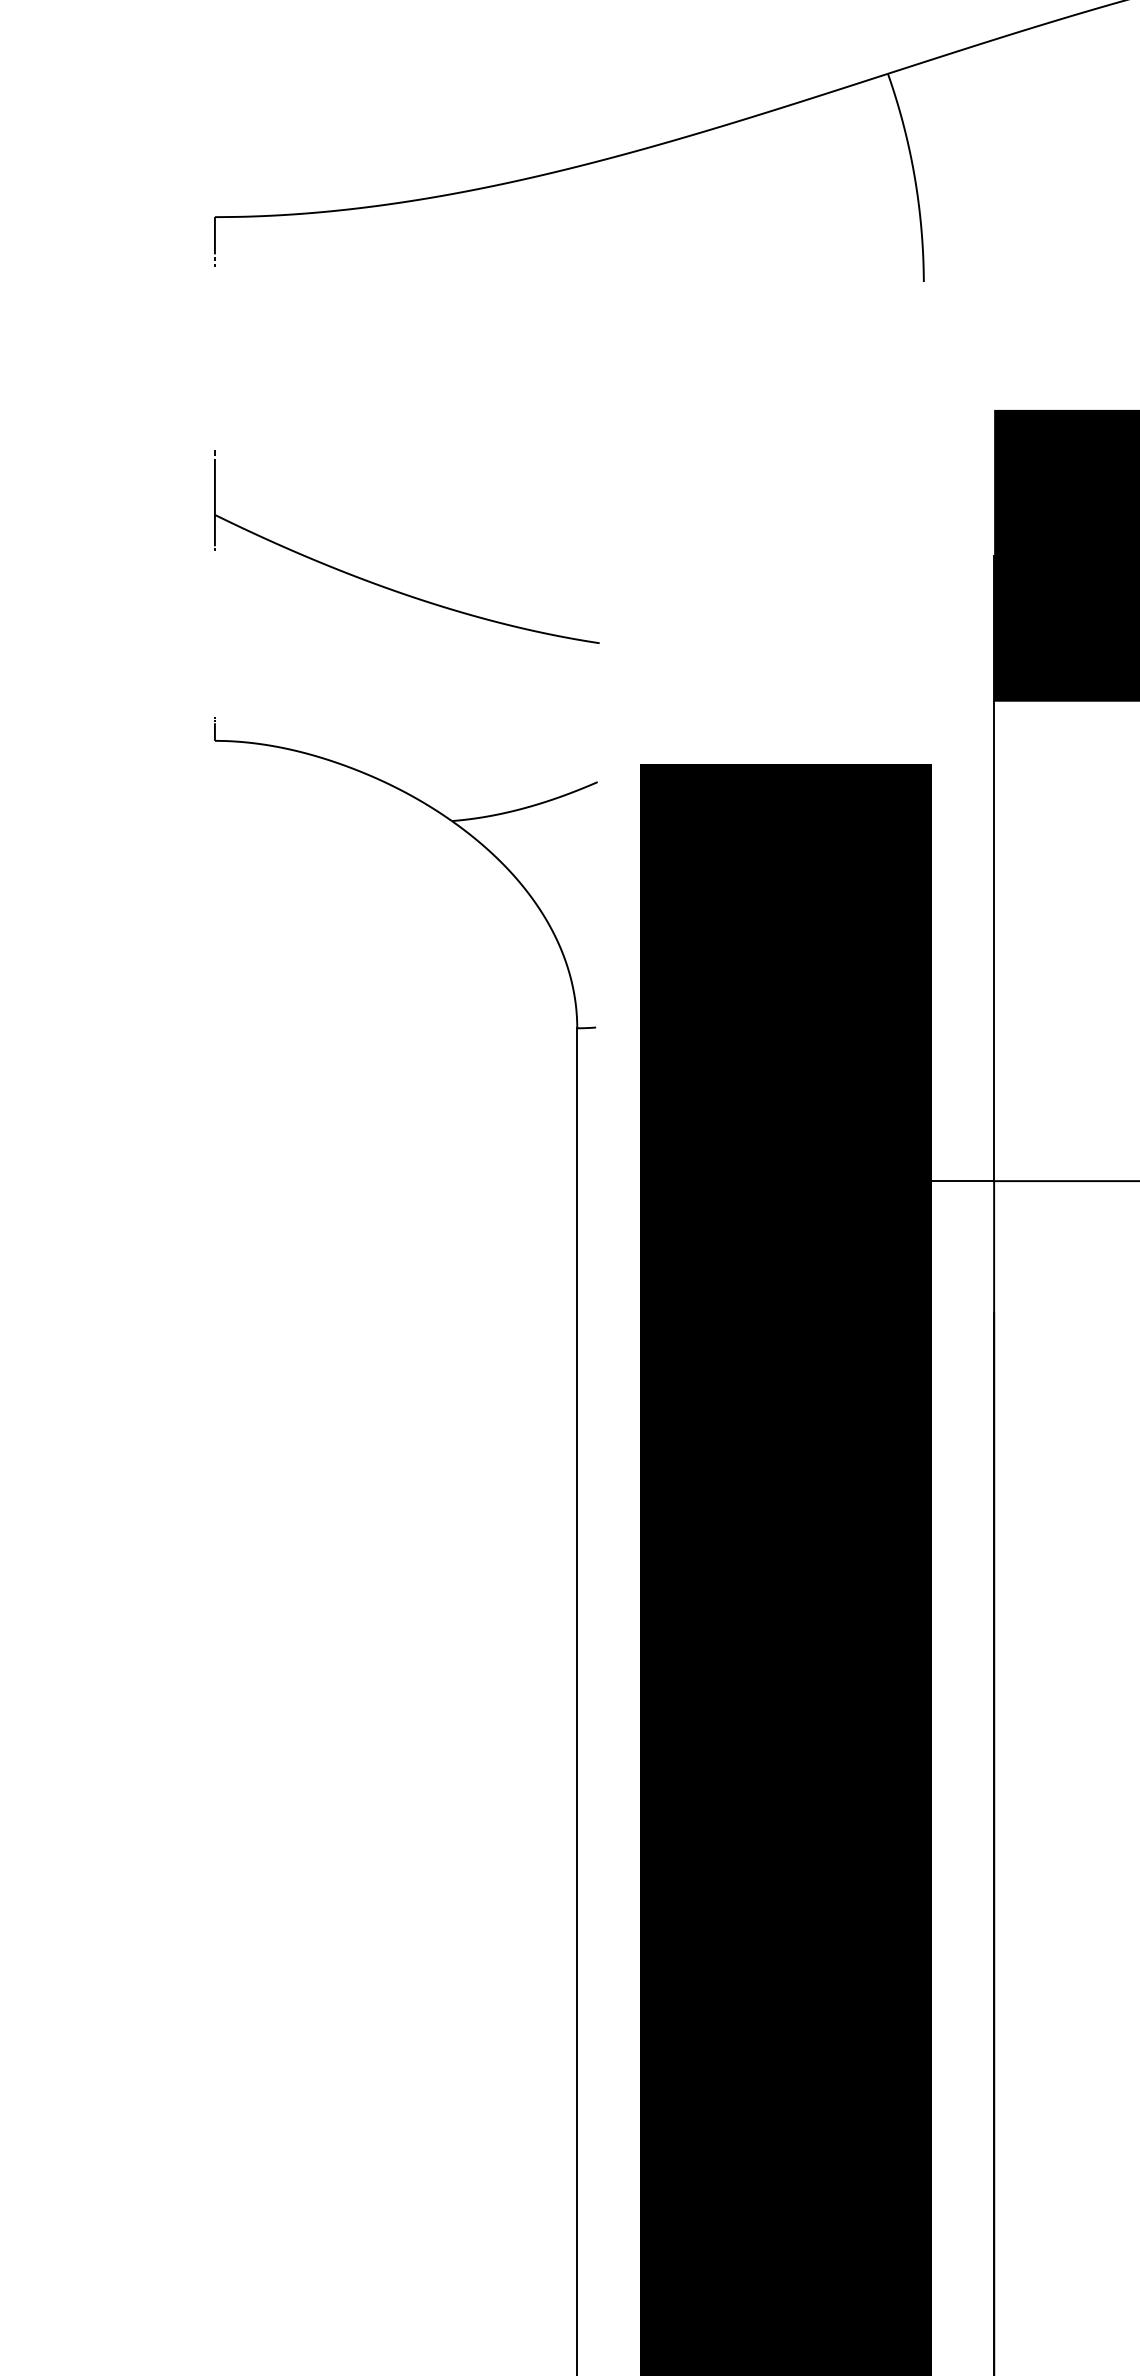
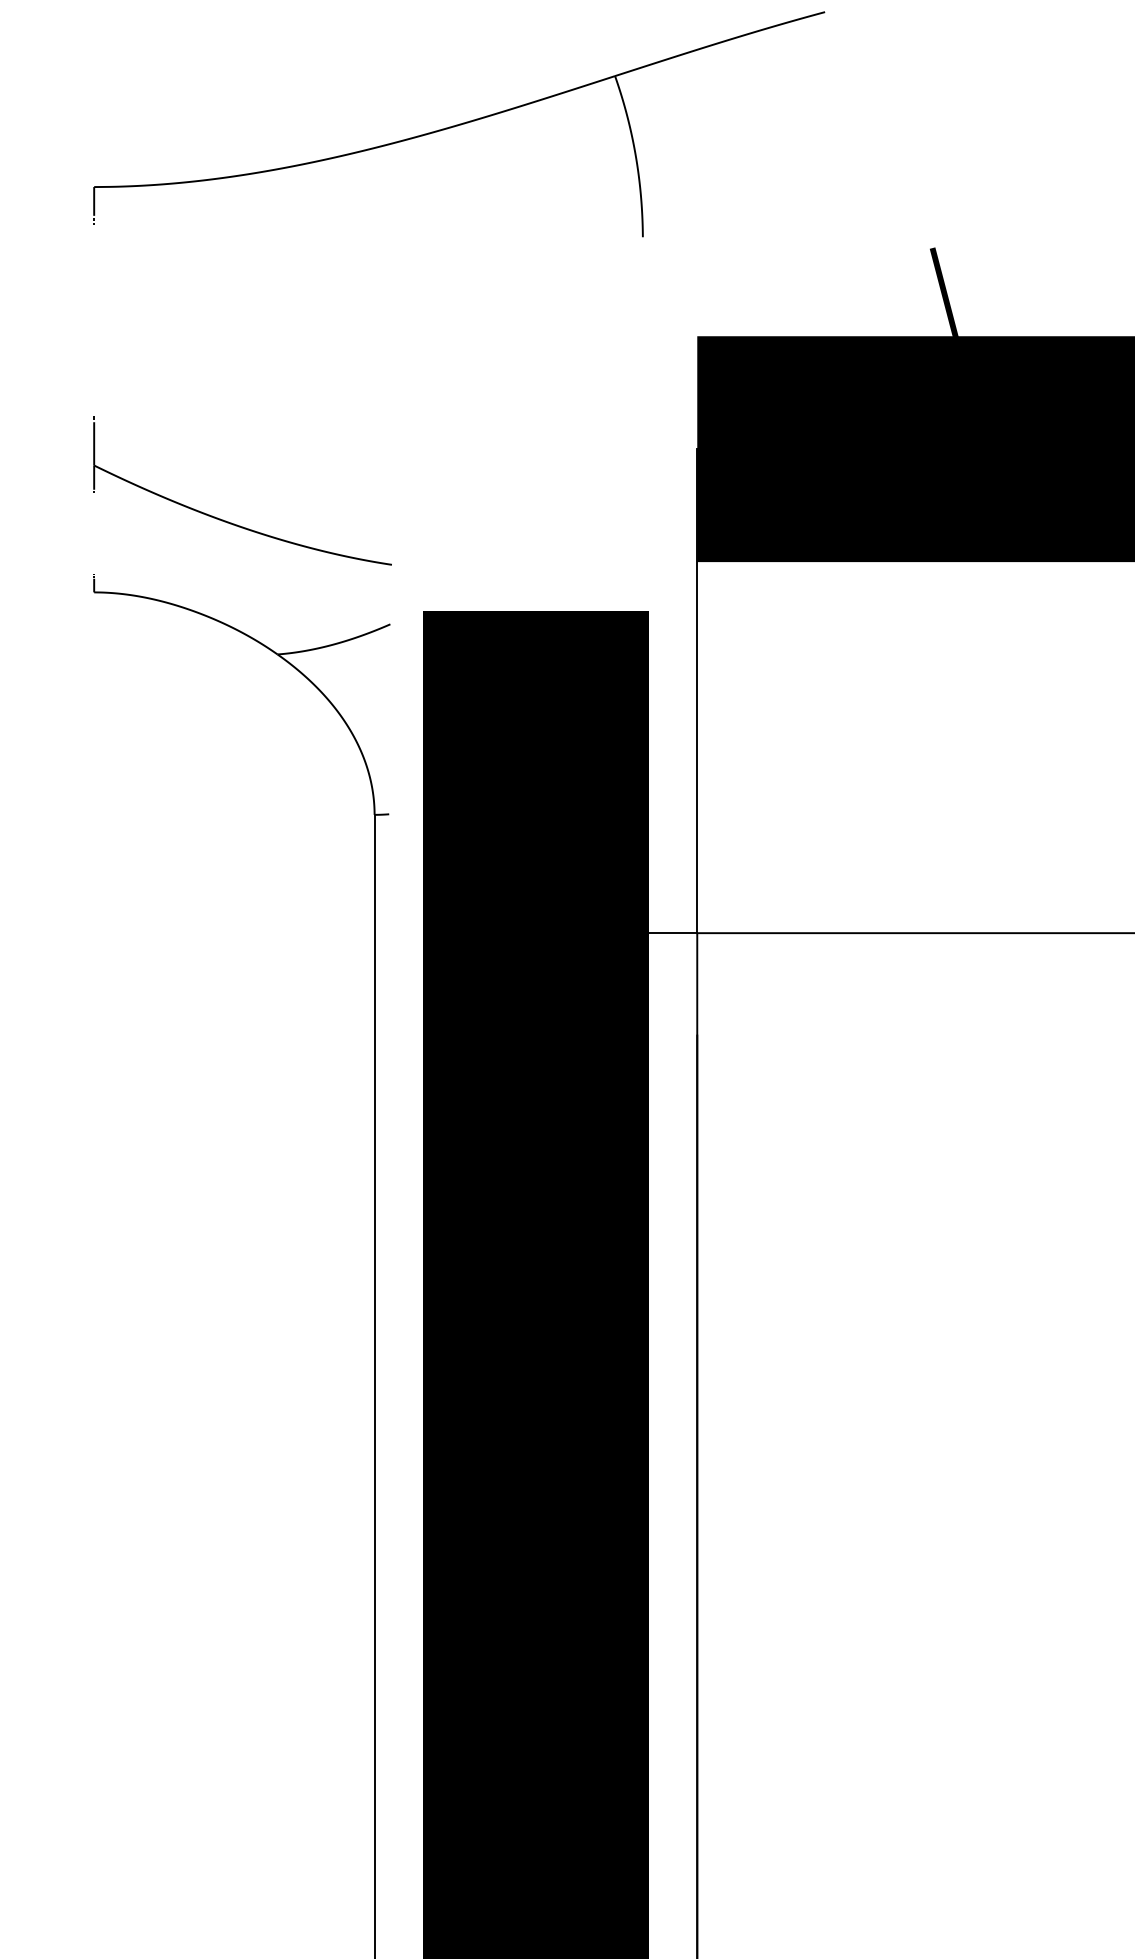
part: (392, 588) -> (231, 522), moved

